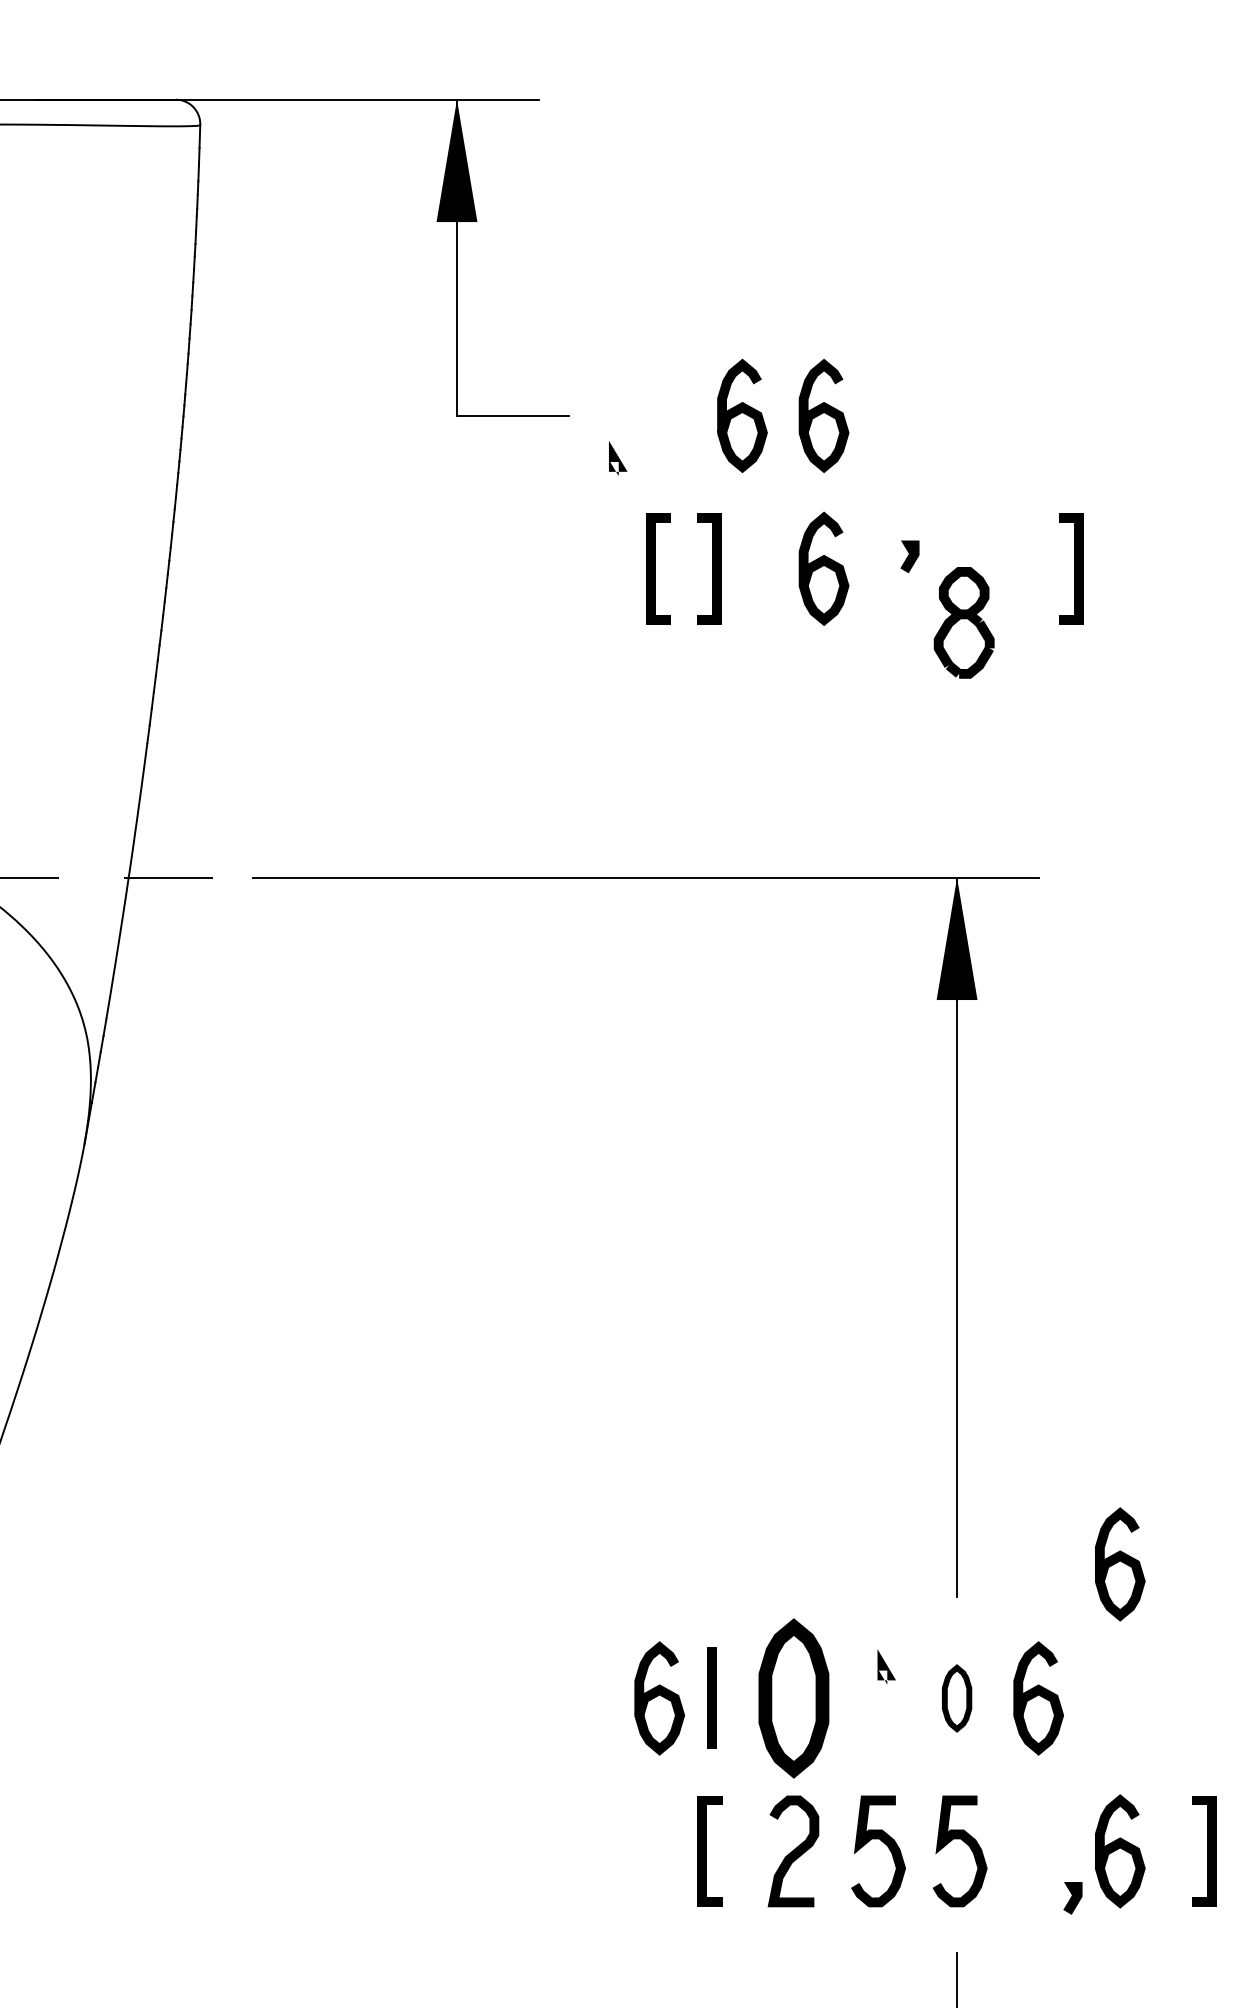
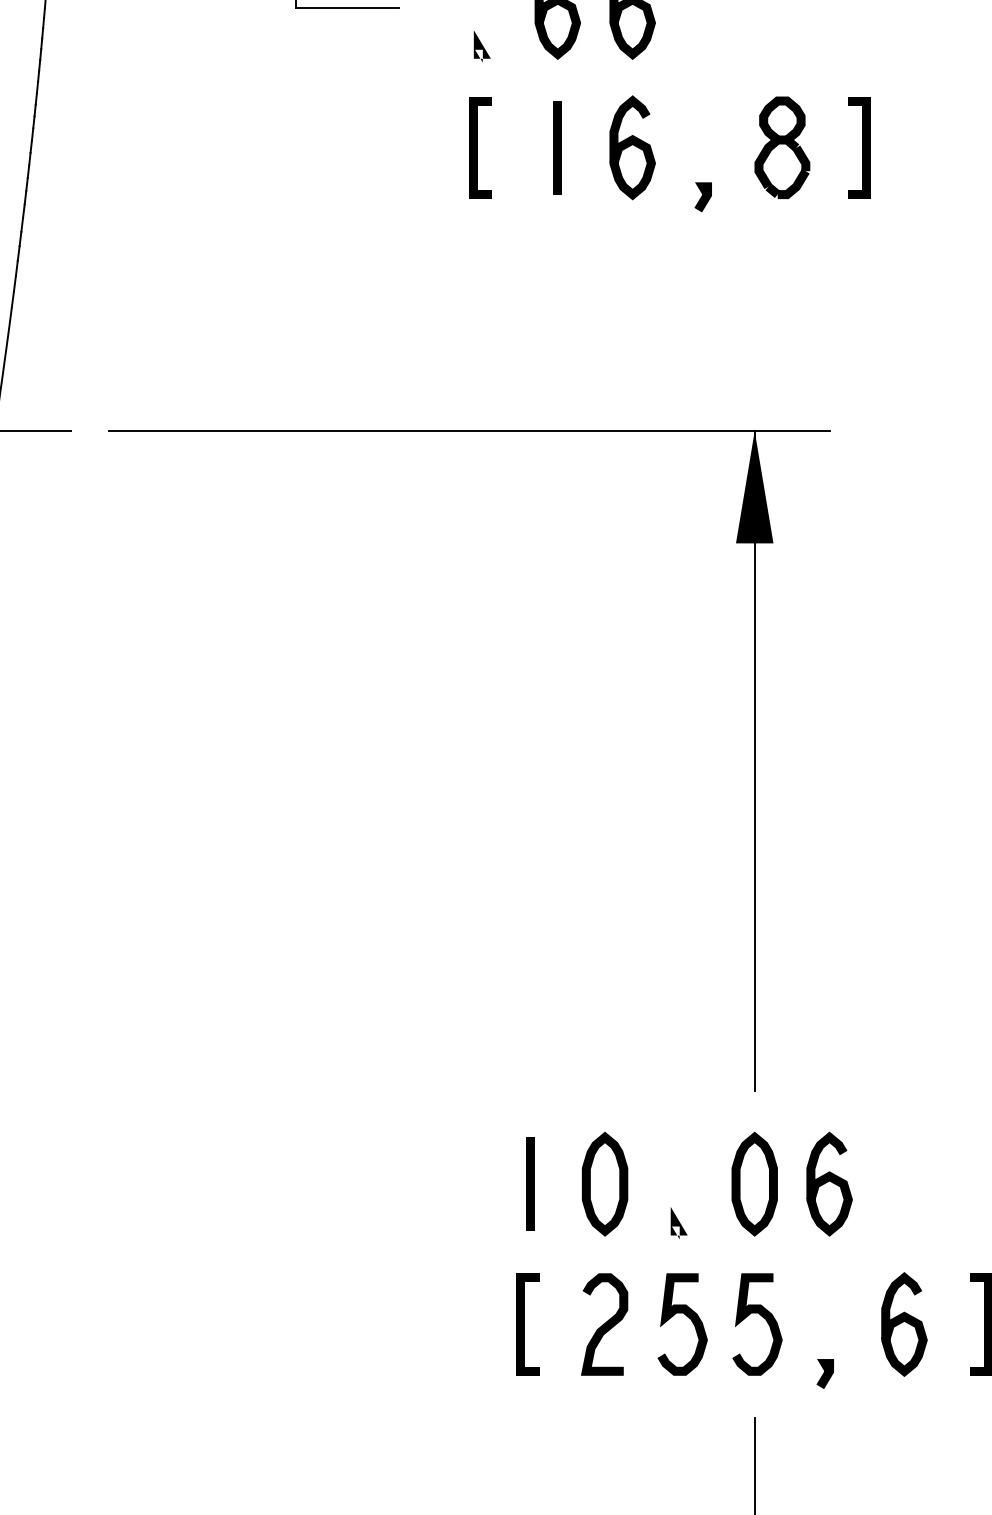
part: (618, 458) -> (482, 46), moved
line: (909, 556) -> (702, 197), moved
line: (712, 568) -> (530, 147), removed
line: (742, 568) -> (557, 147), added
part: (963, 622) -> (781, 147), moved
curve: (1121, 1562) -> (905, 1059), removed
part: (886, 1666) -> (678, 1222), moved
curve: (658, 1696) -> (480, 1182), removed
part: (793, 1698) -> (604, 1184), size x0.71
part: (956, 1698) -> (754, 1184), size x1.67
line: (1072, 1898) -> (824, 1374), moved

